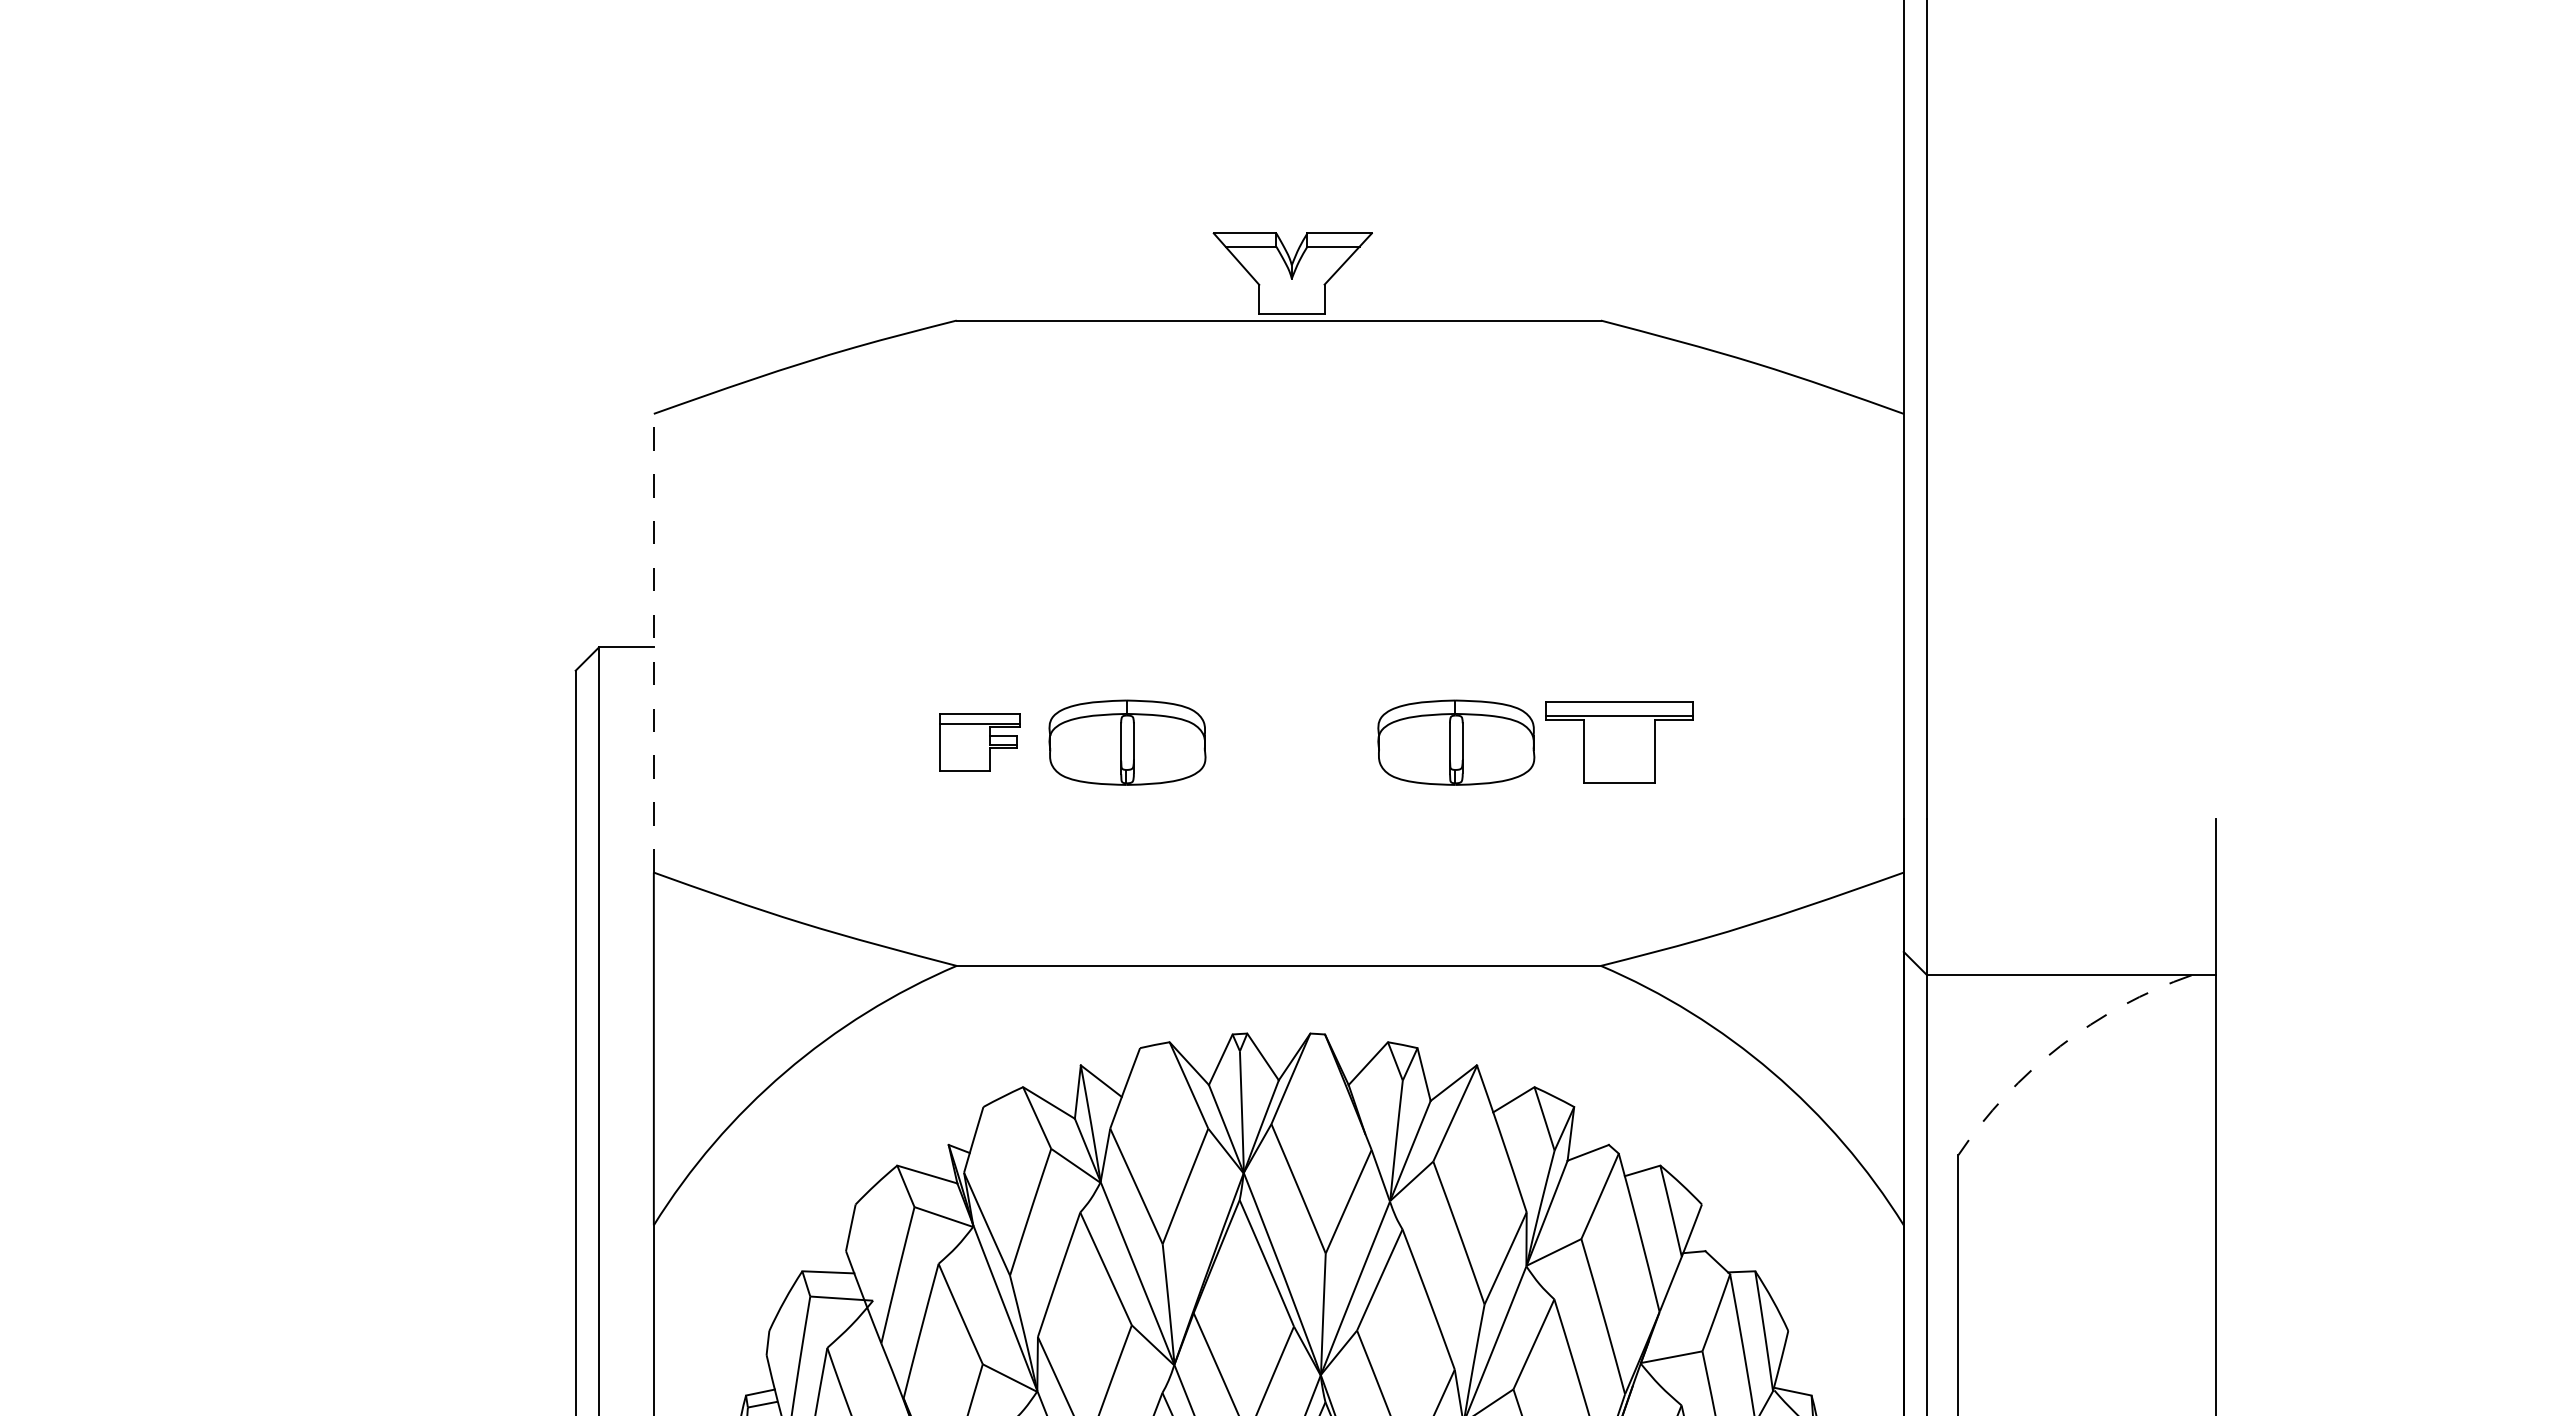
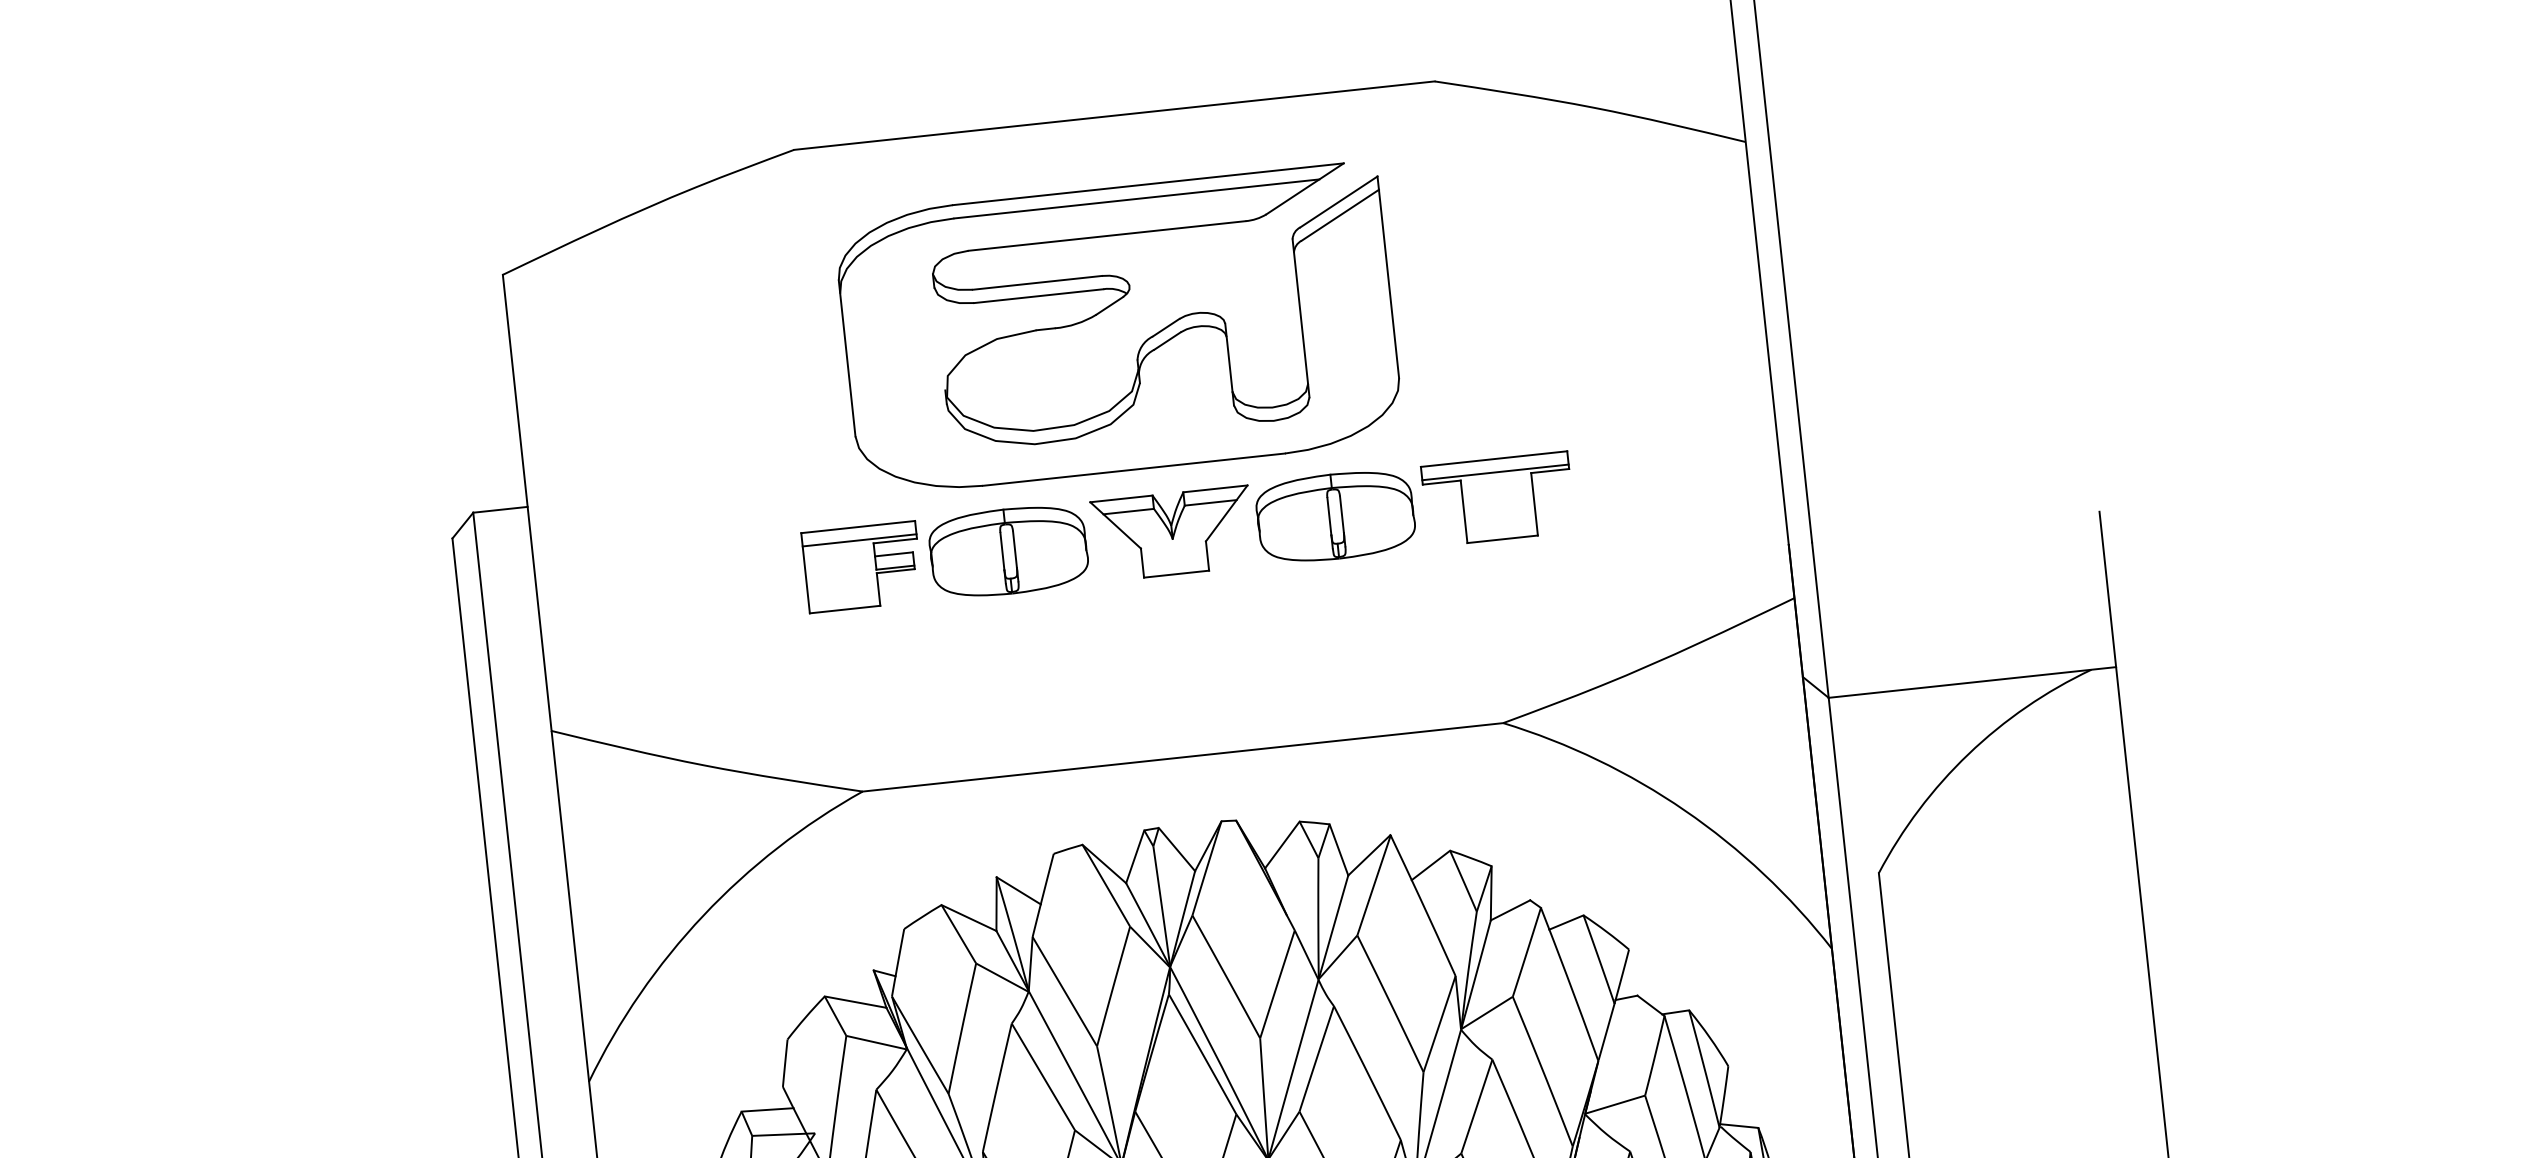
part: (1292, 273) -> (1172, 533), moved
part: (1250, 512) -> (1106, 309), added
line: (653, 642) -> (526, 502), dashed -> solid
part: (980, 742) -> (862, 566), size x1.43
arc: (2060, 1046) -> (1968, 754), dashed -> solid

